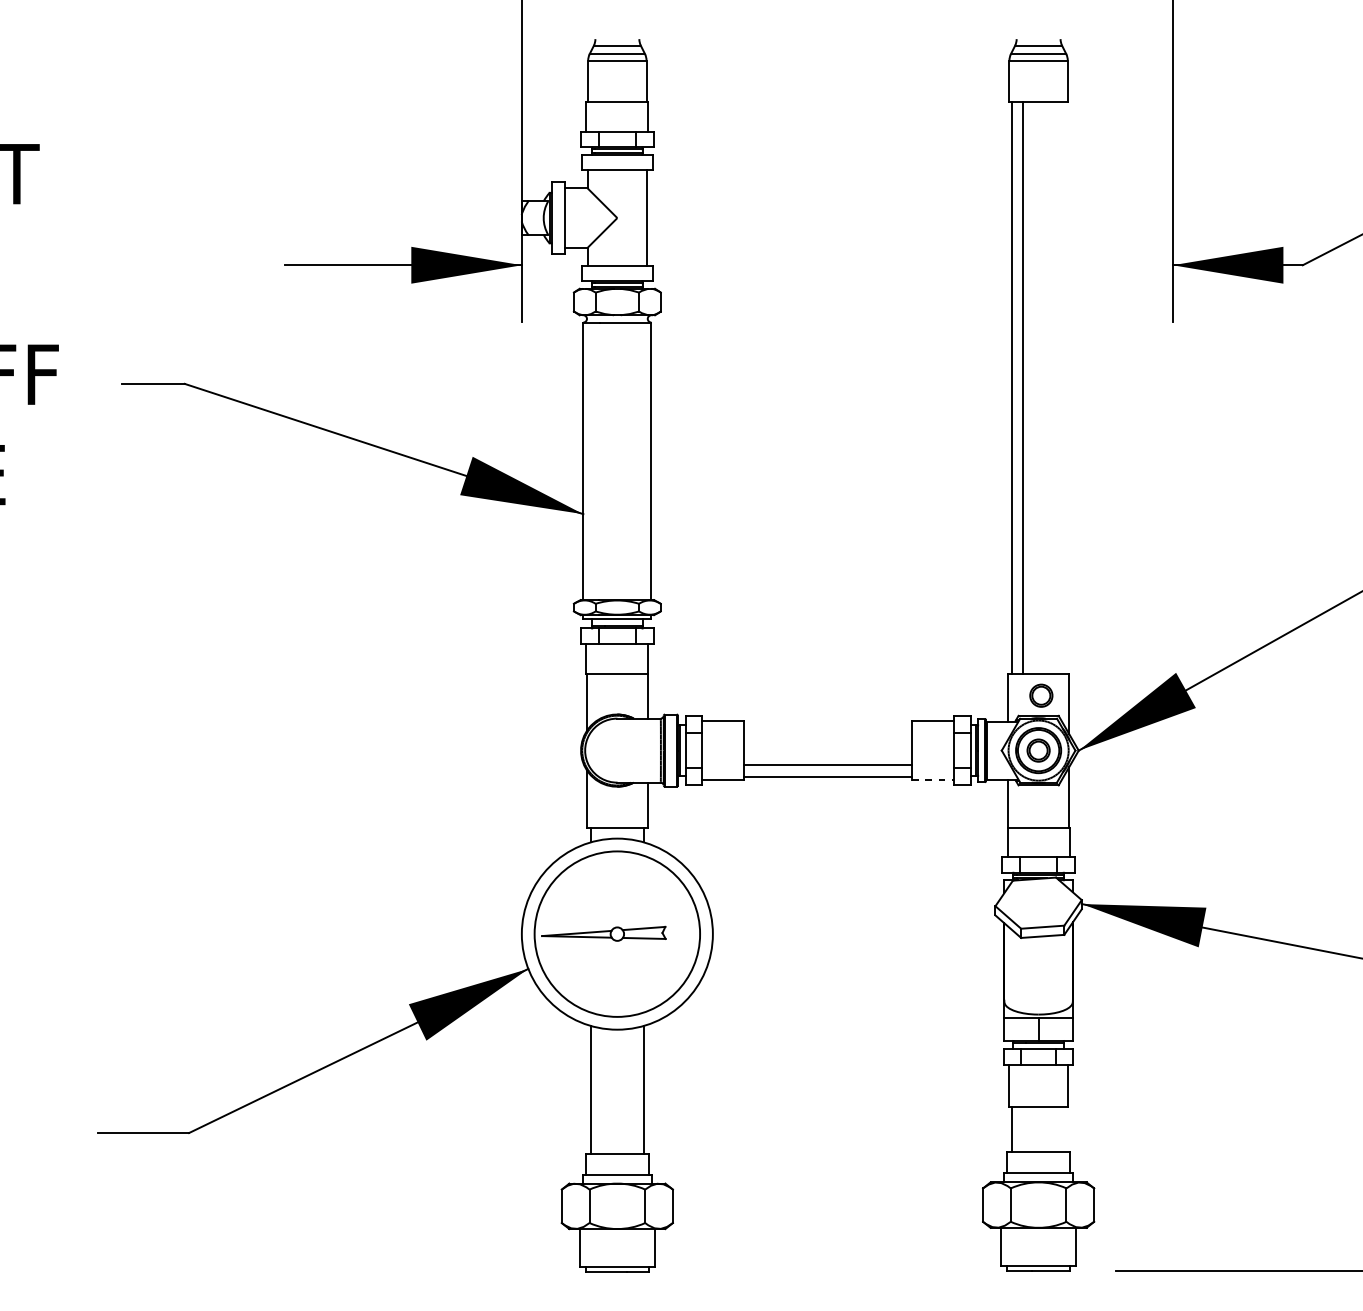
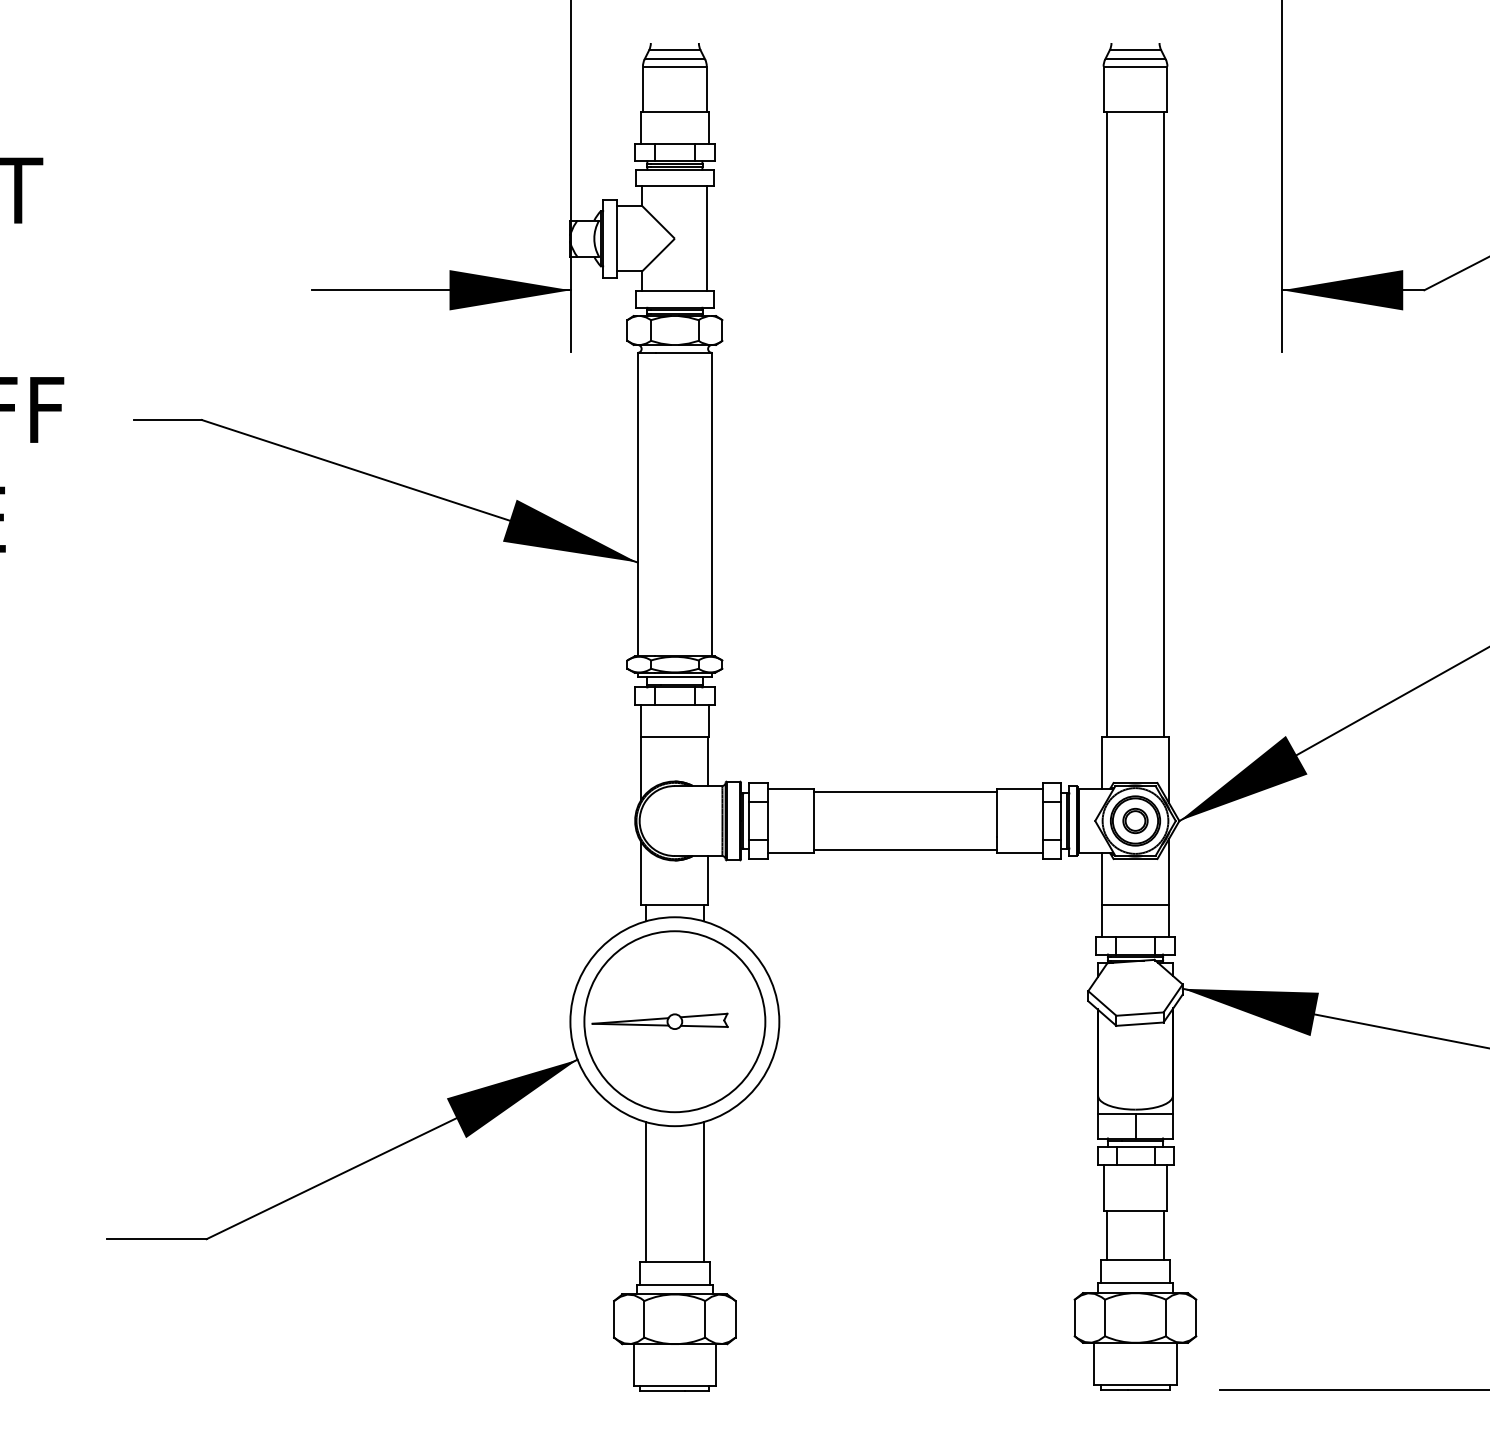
line: (1023, 388) -> (1164, 424), moved
part: (1041, 696) -> (1138, 761), removed
line: (827, 765) -> (904, 792), moved
line: (932, 779) -> (1019, 852), dashed -> solid
line: (1065, 1129) -> (1164, 1235), added

